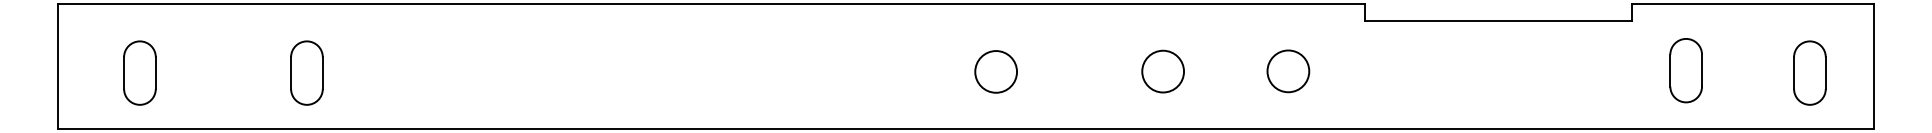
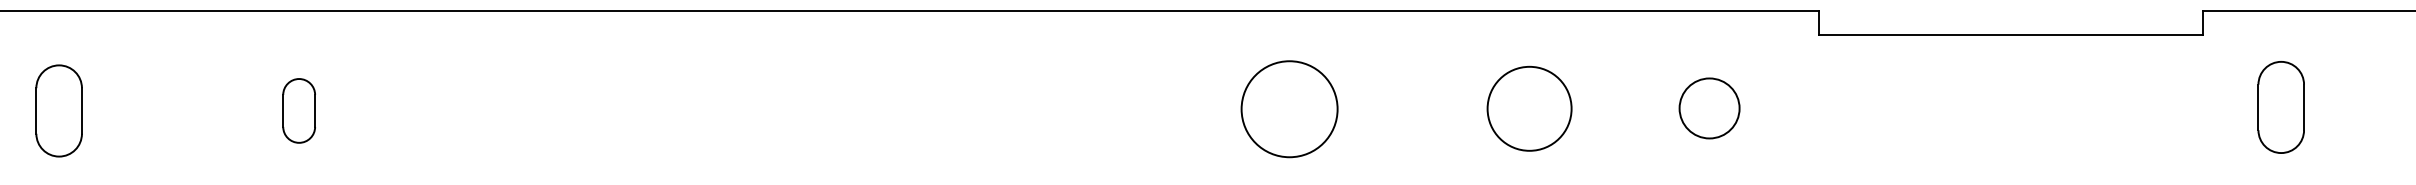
circle: (996, 71) -> (1290, 108), size x1.6
circle: (1163, 71) -> (1530, 108), size x1.4
part: (306, 72) -> (298, 110), size x0.7

